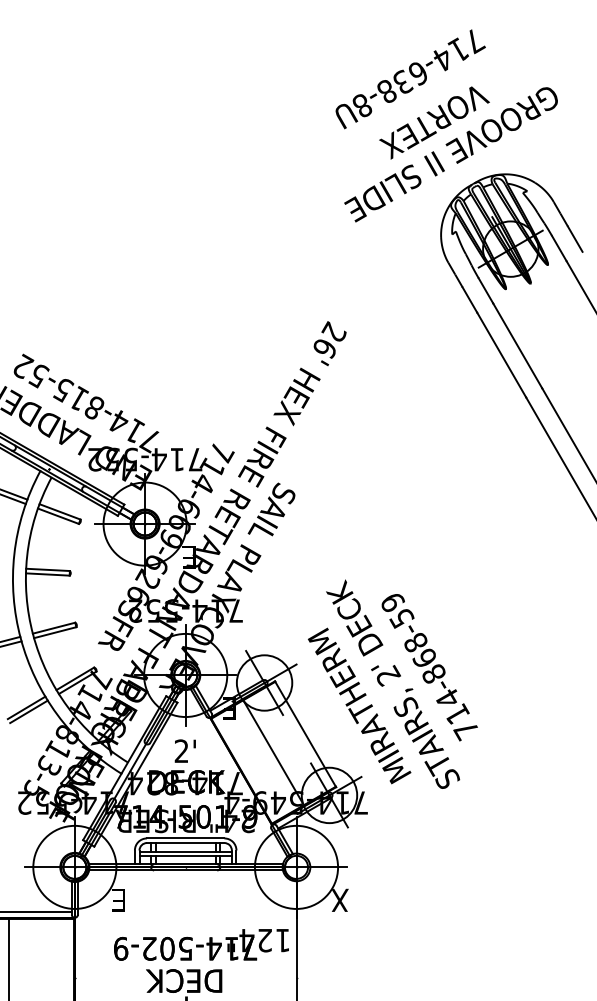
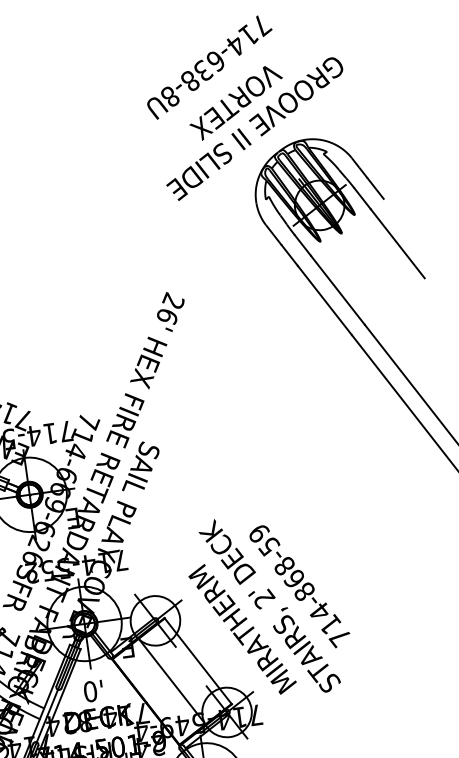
text: (181, 751) -> (90, 691), 2' -> 0'

